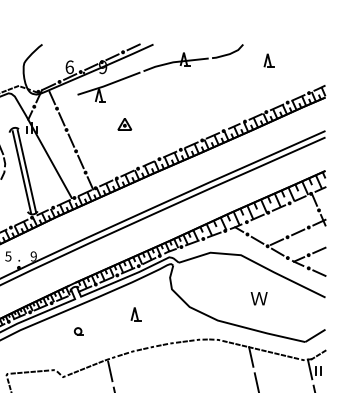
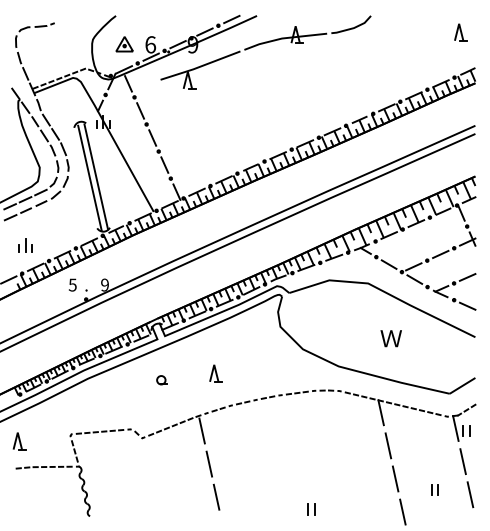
part: (268, 60) -> (460, 32), moved
part: (124, 124) -> (124, 44), moved
part: (135, 314) -> (215, 373), moved

